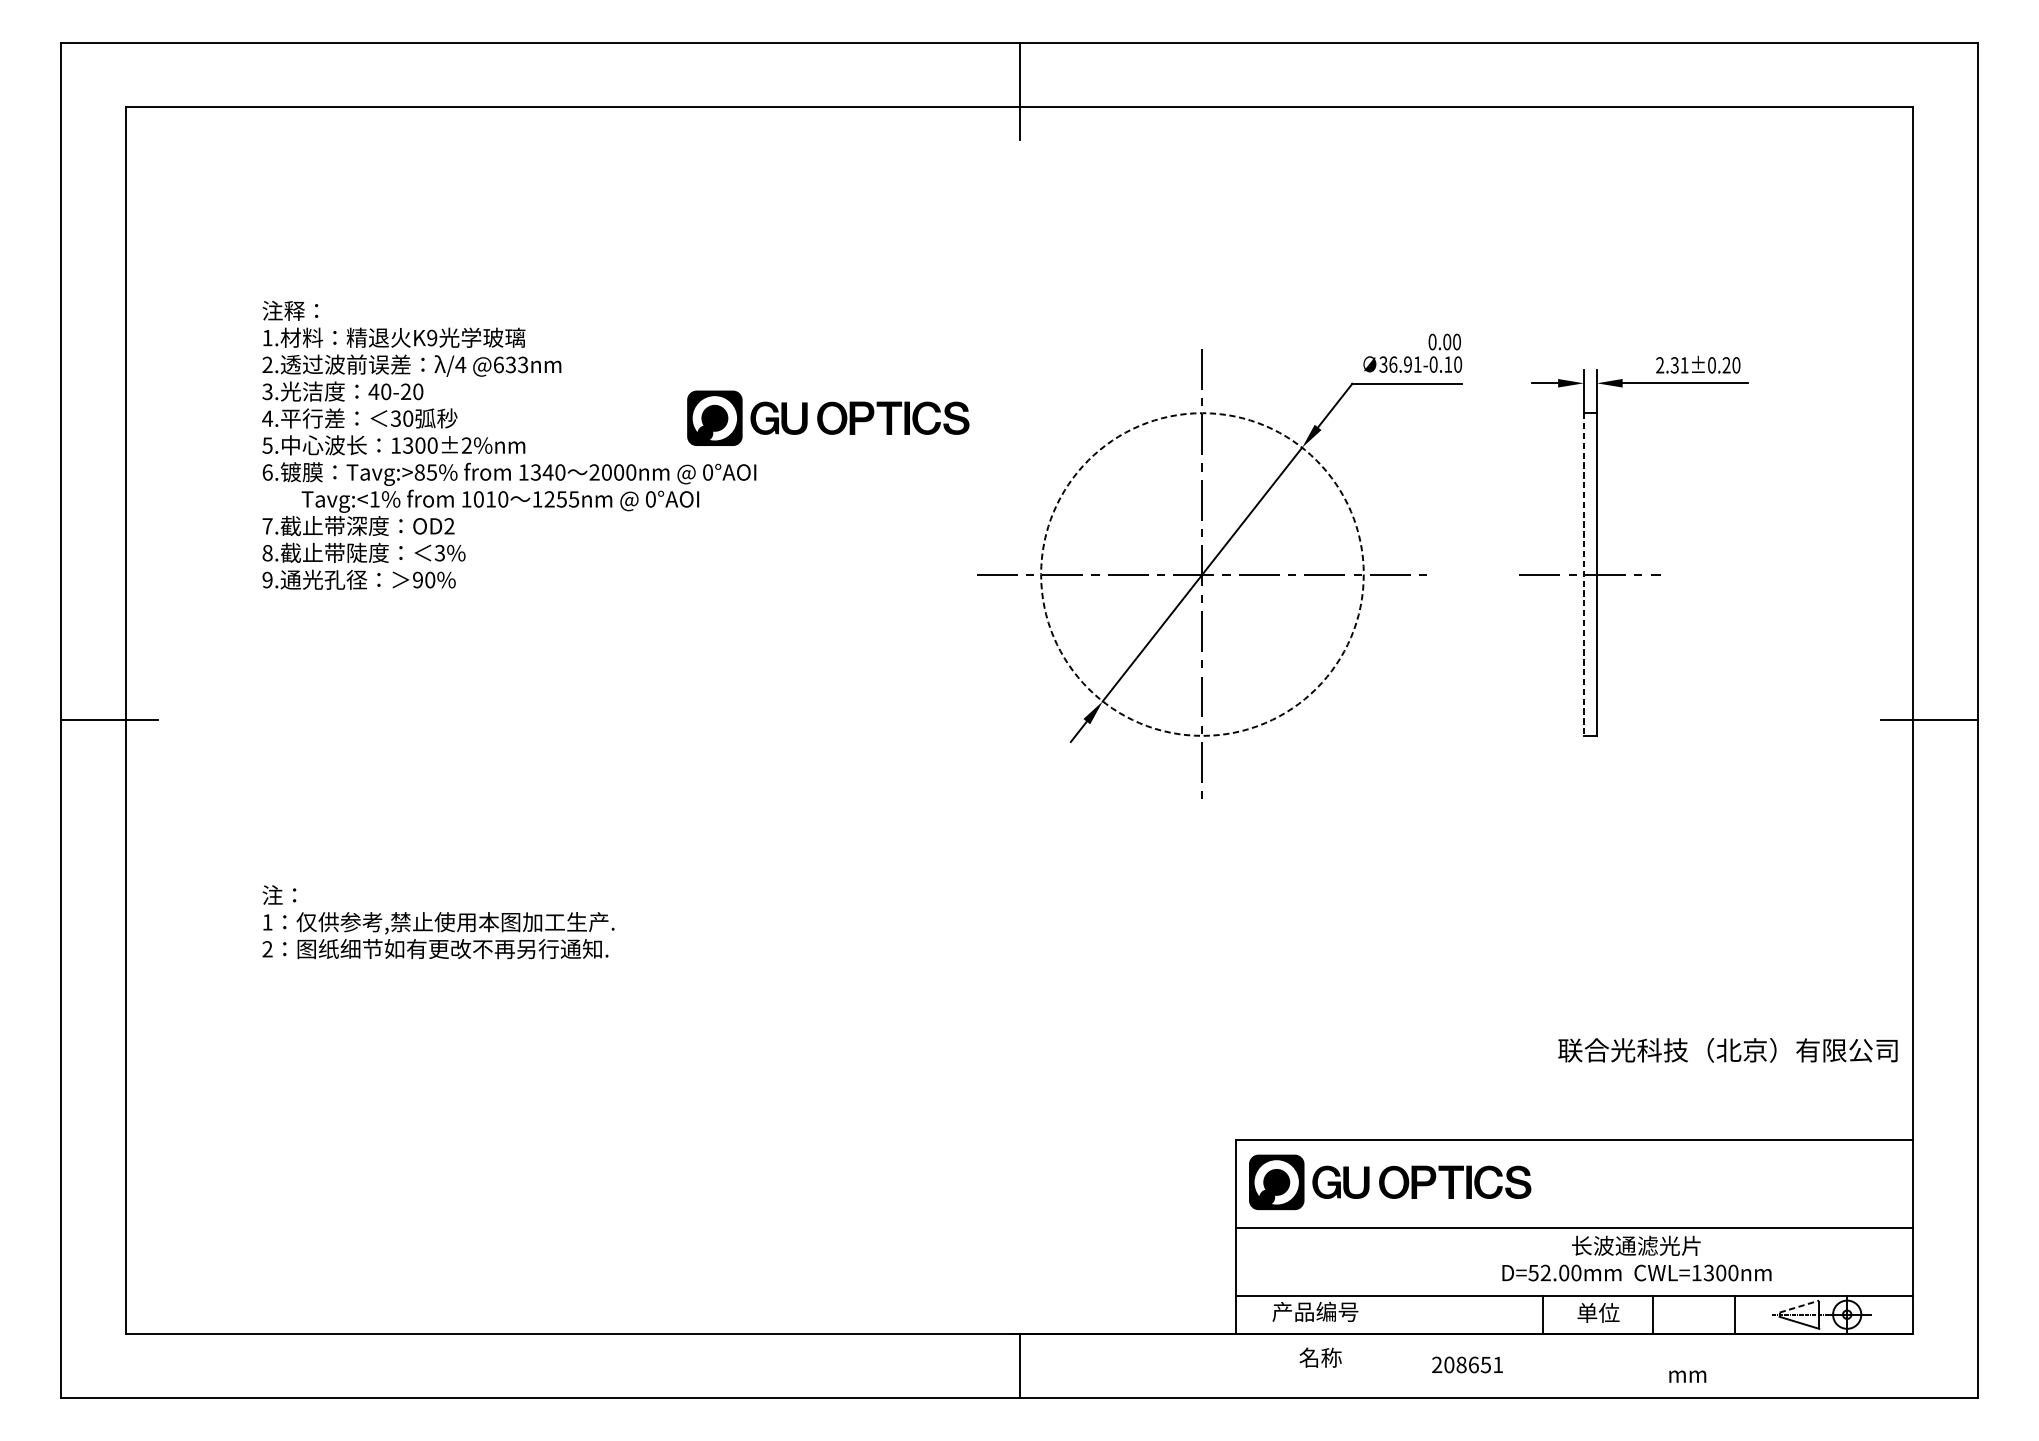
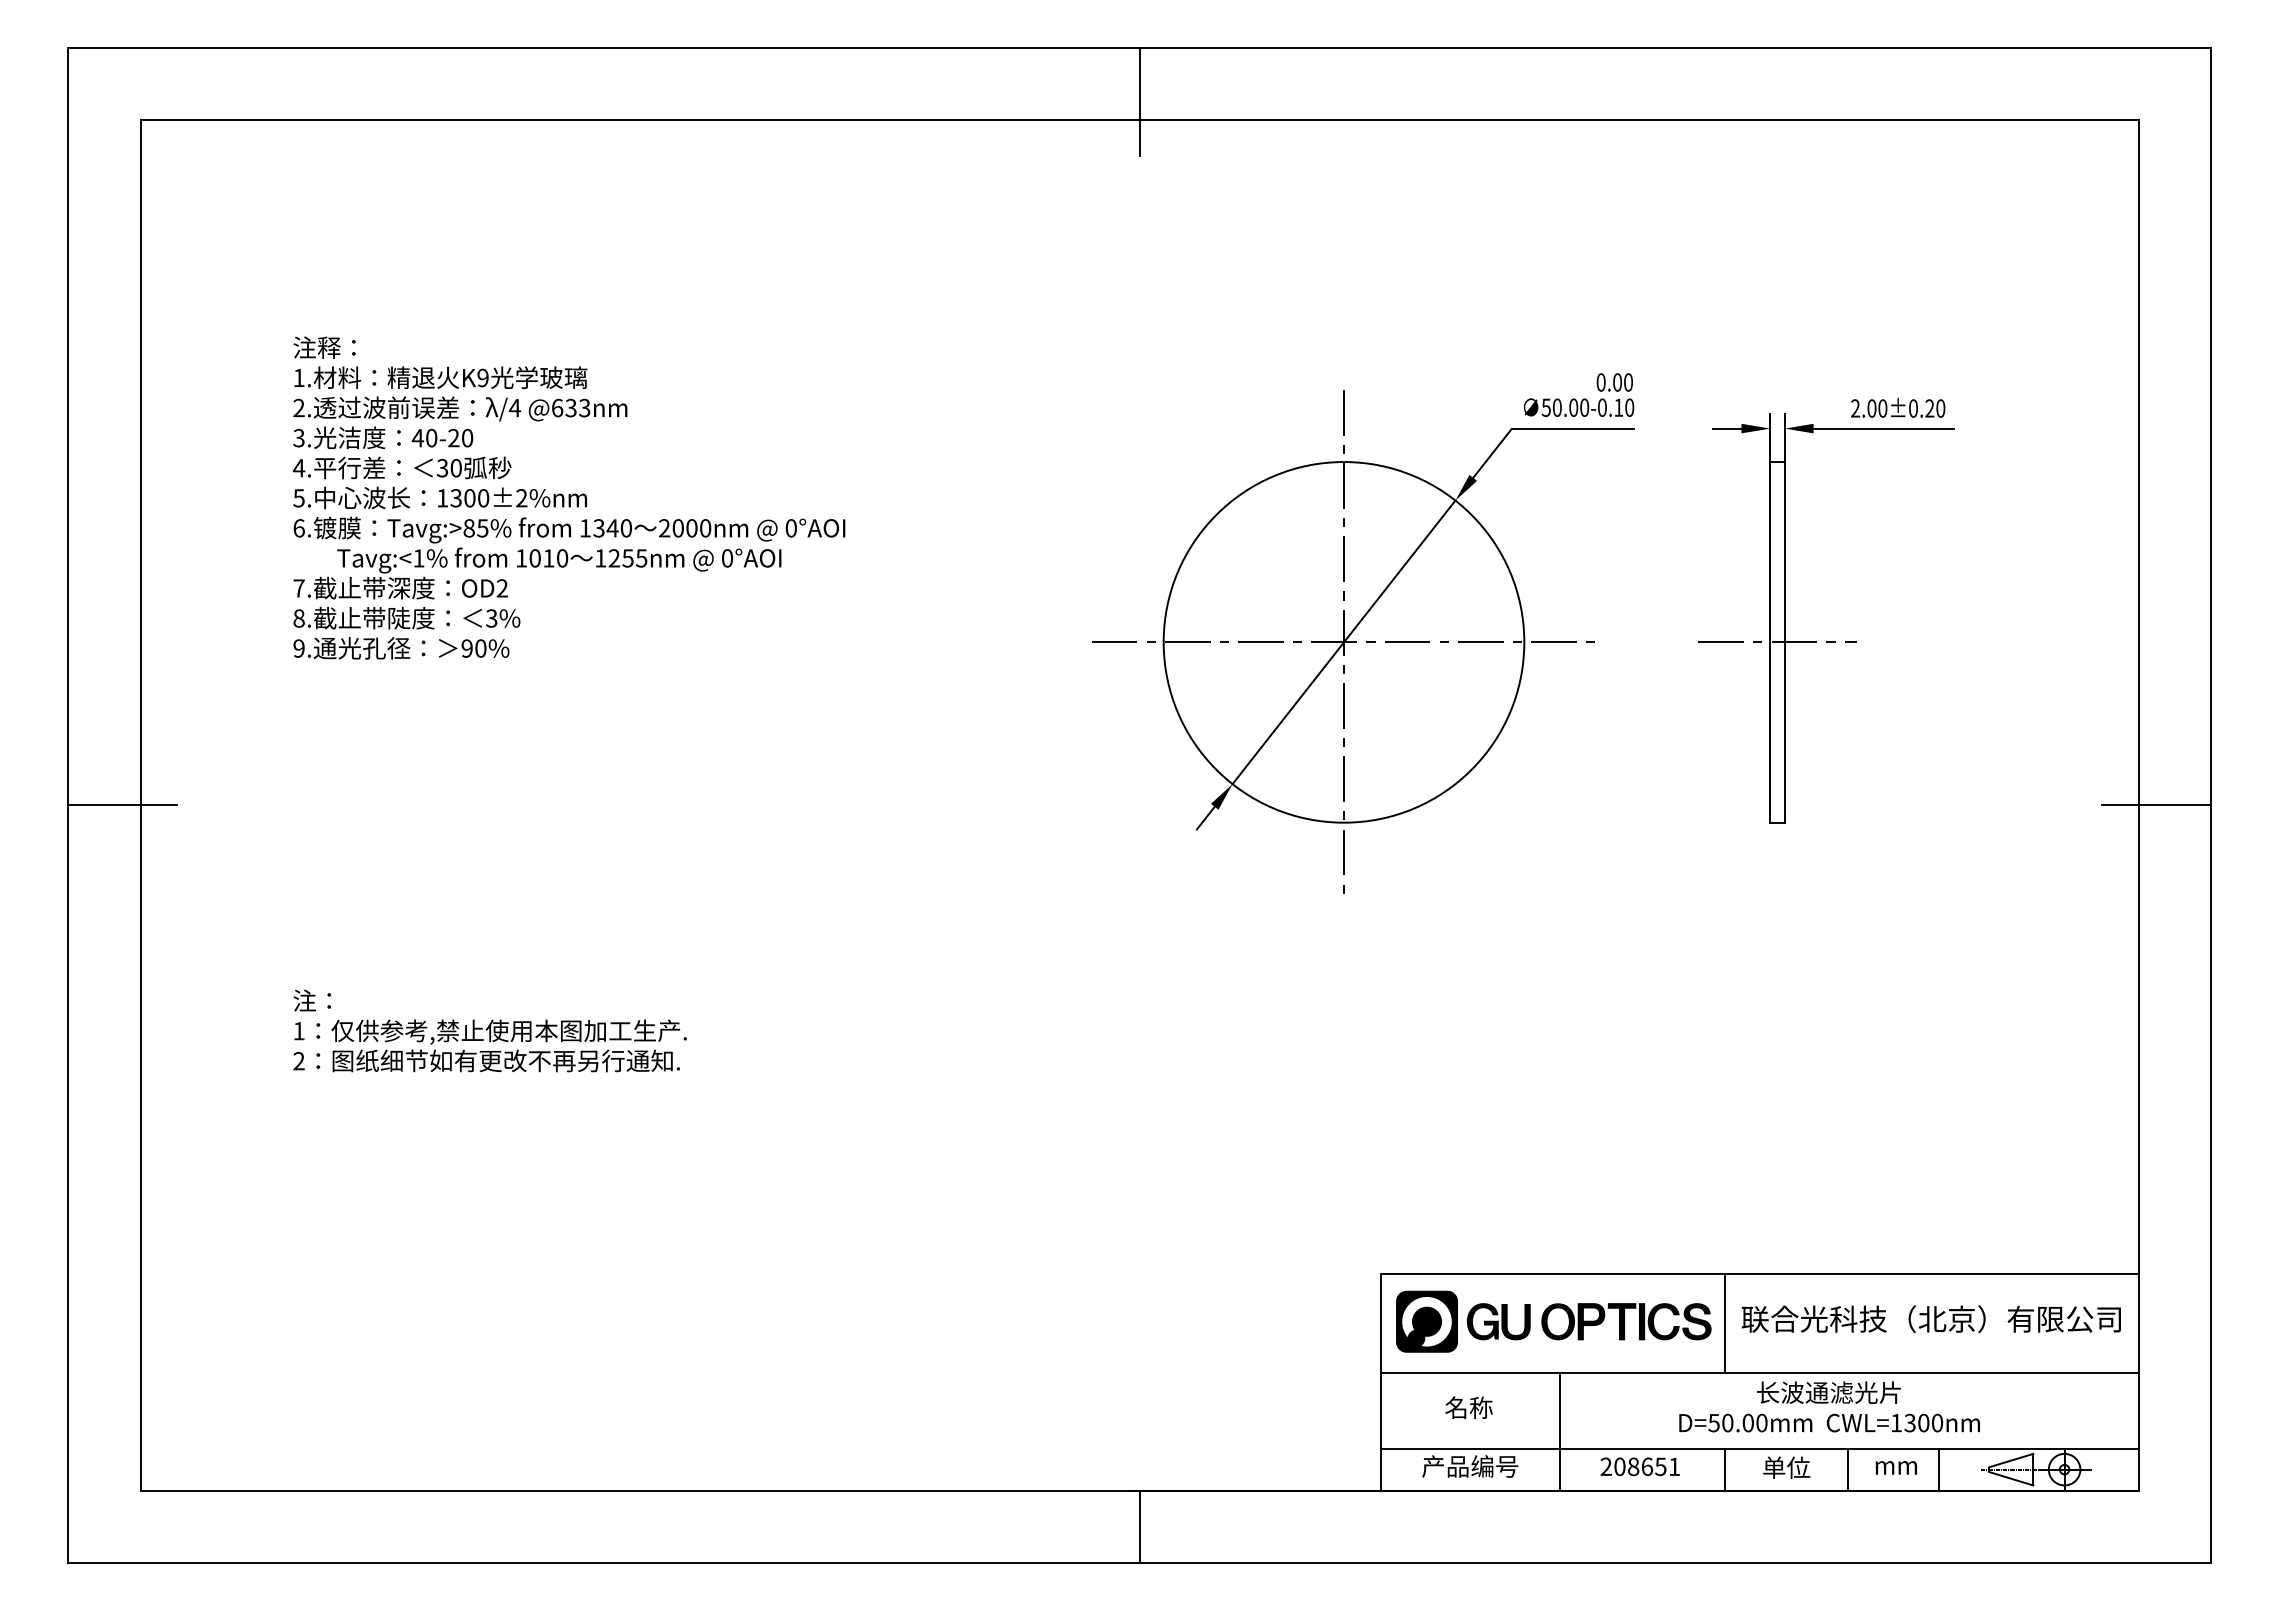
text: (1400, 364) -> (1565, 407), 36.91 -> 50.00
text: (1679, 365) -> (1877, 408), 2.31±0.20 -> 2.00±0.20
part: (828, 418) -> (925, 467), removed
circle: (1202, 574) -> (1343, 642), dashed -> solid
line: (1584, 574) -> (1770, 642), dashed -> solid
text: (1727, 1049) -> (1930, 1318), moved
line: (1542, 1183) -> (1724, 1323), added
text: (1545, 1272) -> (1727, 1422), ^JD=52.00mm -> ^JD=50.00mm
line: (1395, 1280) -> (1559, 1431), added
line: (1799, 1306) -> (2011, 1460), dashed -> solid
text: (1320, 1357) -> (1468, 1407), moved
text: (1466, 1364) -> (1639, 1466), moved
text: (1686, 1376) -> (1895, 1467), moved

